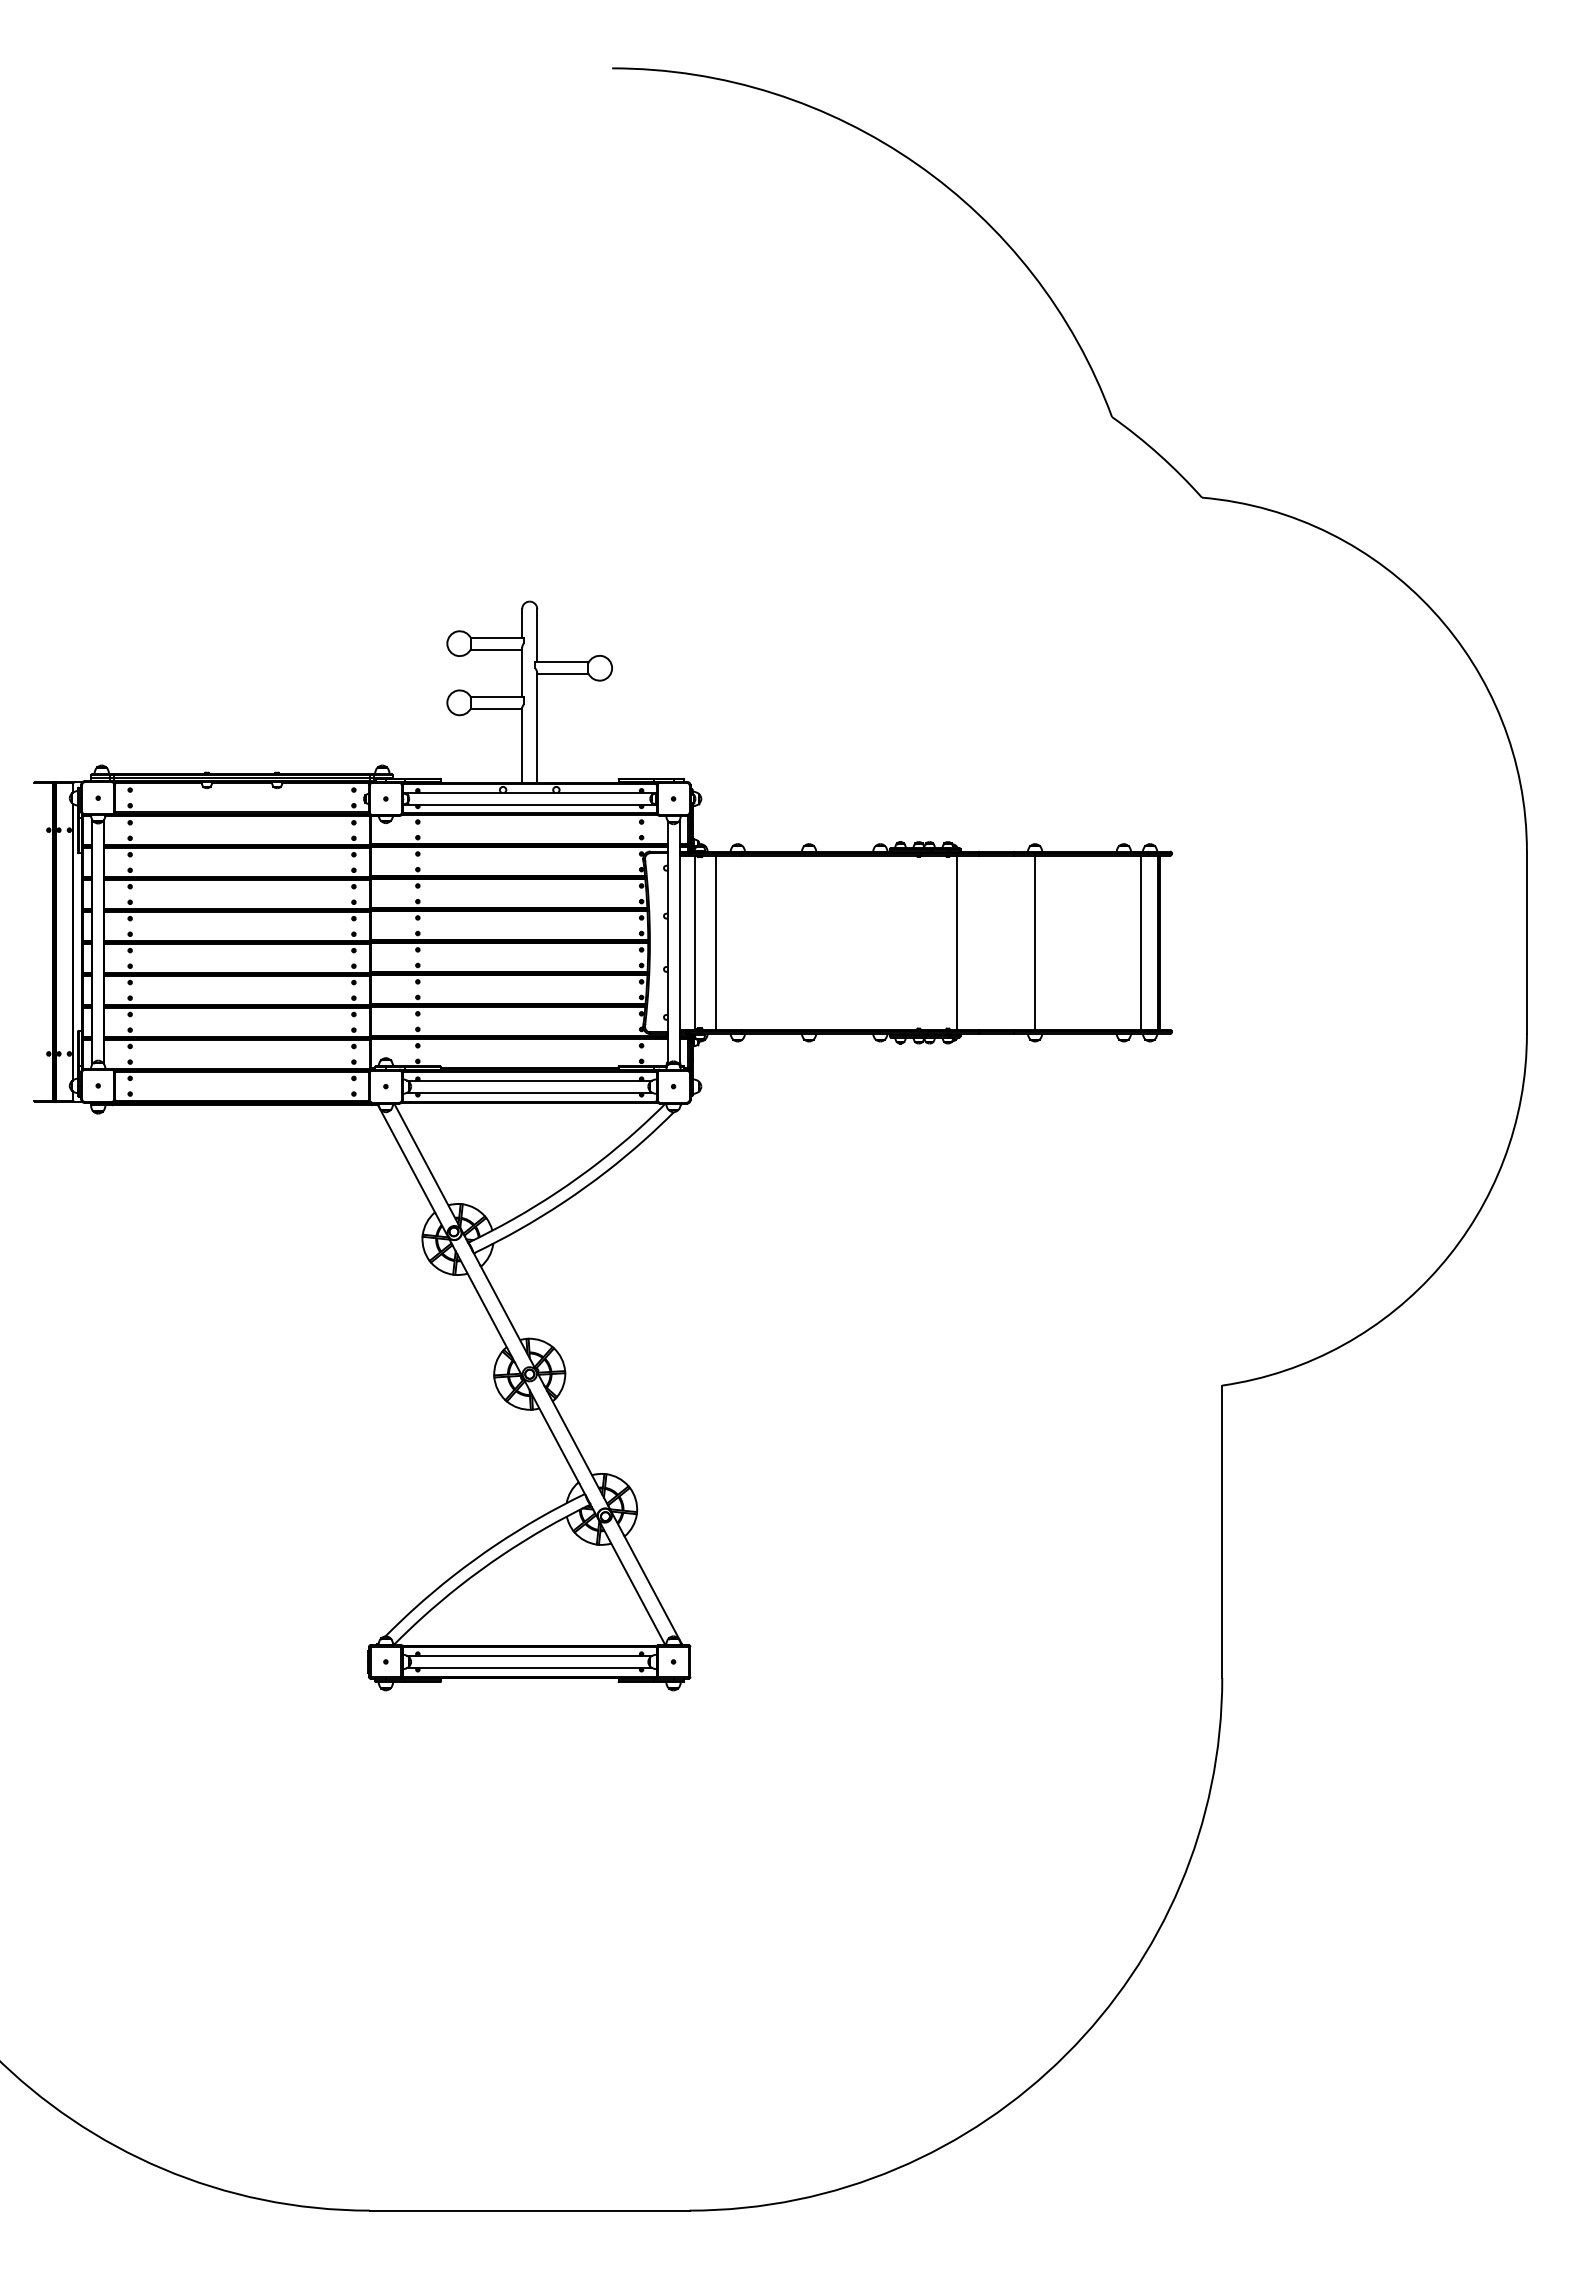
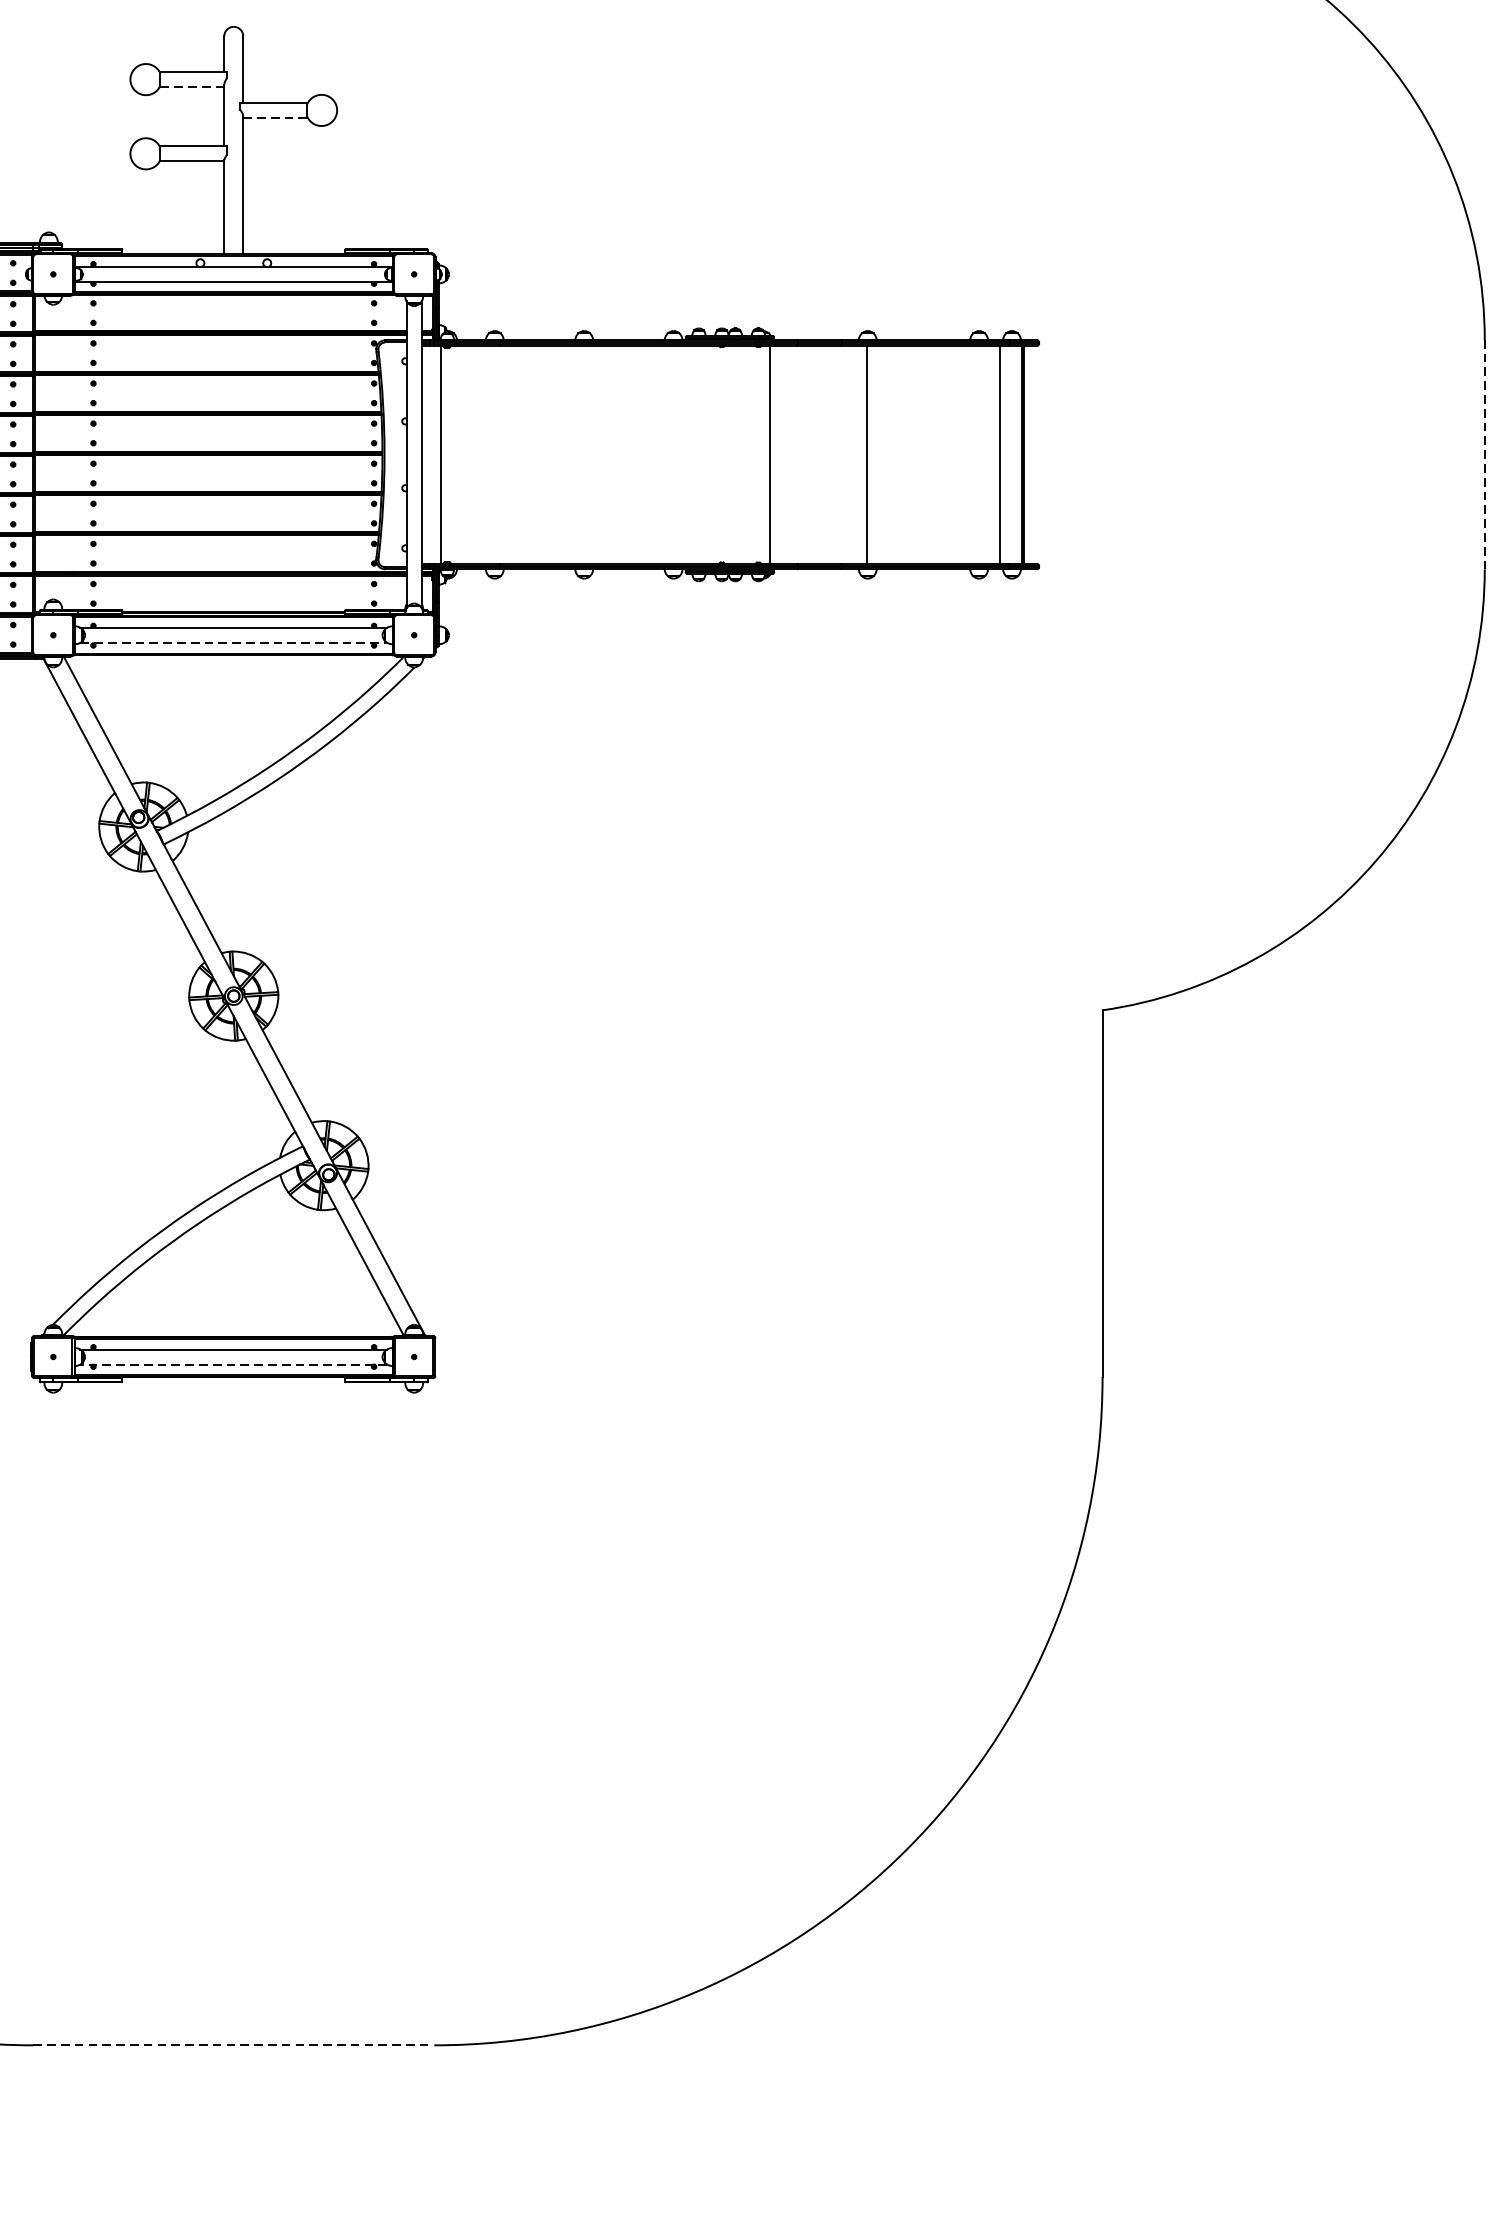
line: (496, 649) -> (192, 86), solid -> dashed
line: (562, 674) -> (274, 118), solid -> dashed
line: (715, 942) -> (466, 454), removed
line: (1526, 942) -> (1484, 454), solid -> dashed
line: (530, 1092) -> (234, 642), solid -> dashed
line: (529, 1667) -> (233, 1363), solid -> dashed
line: (529, 2210) -> (233, 2045), solid -> dashed

